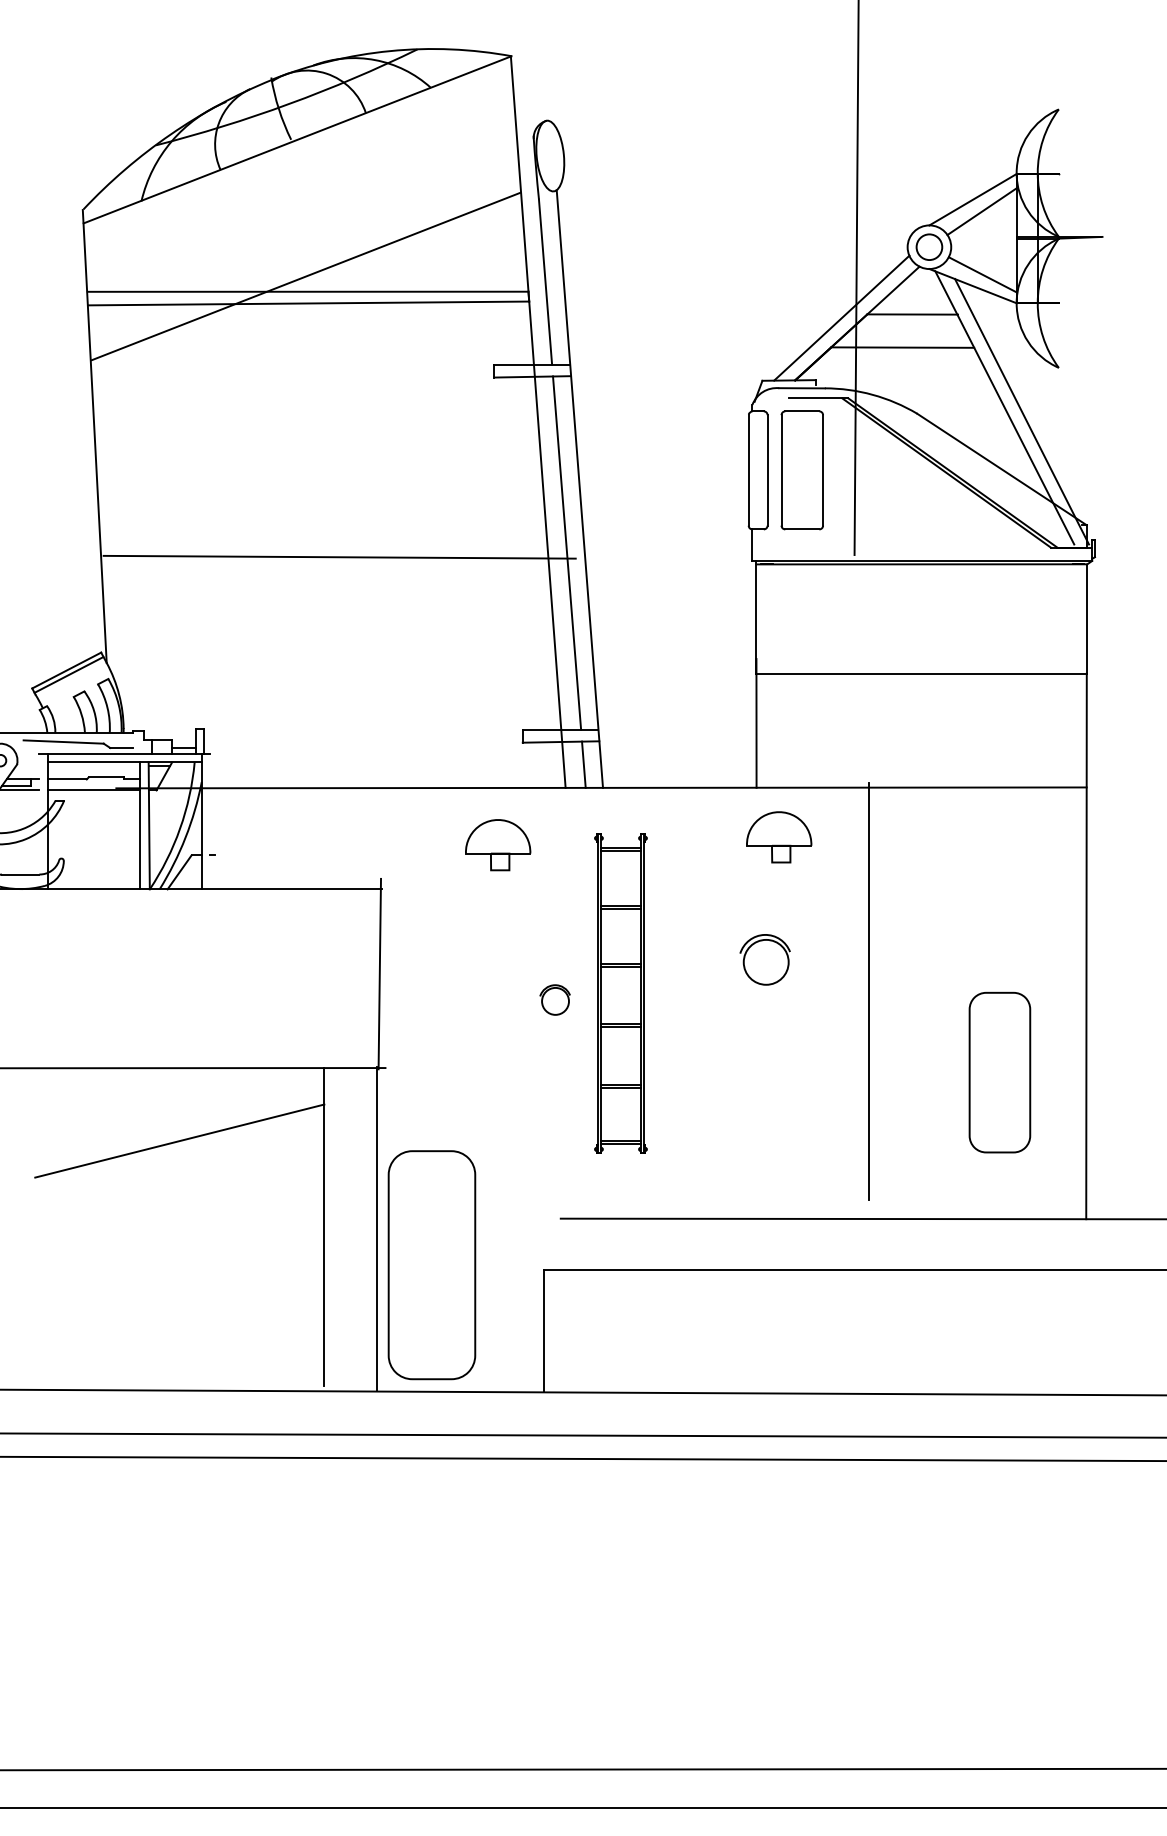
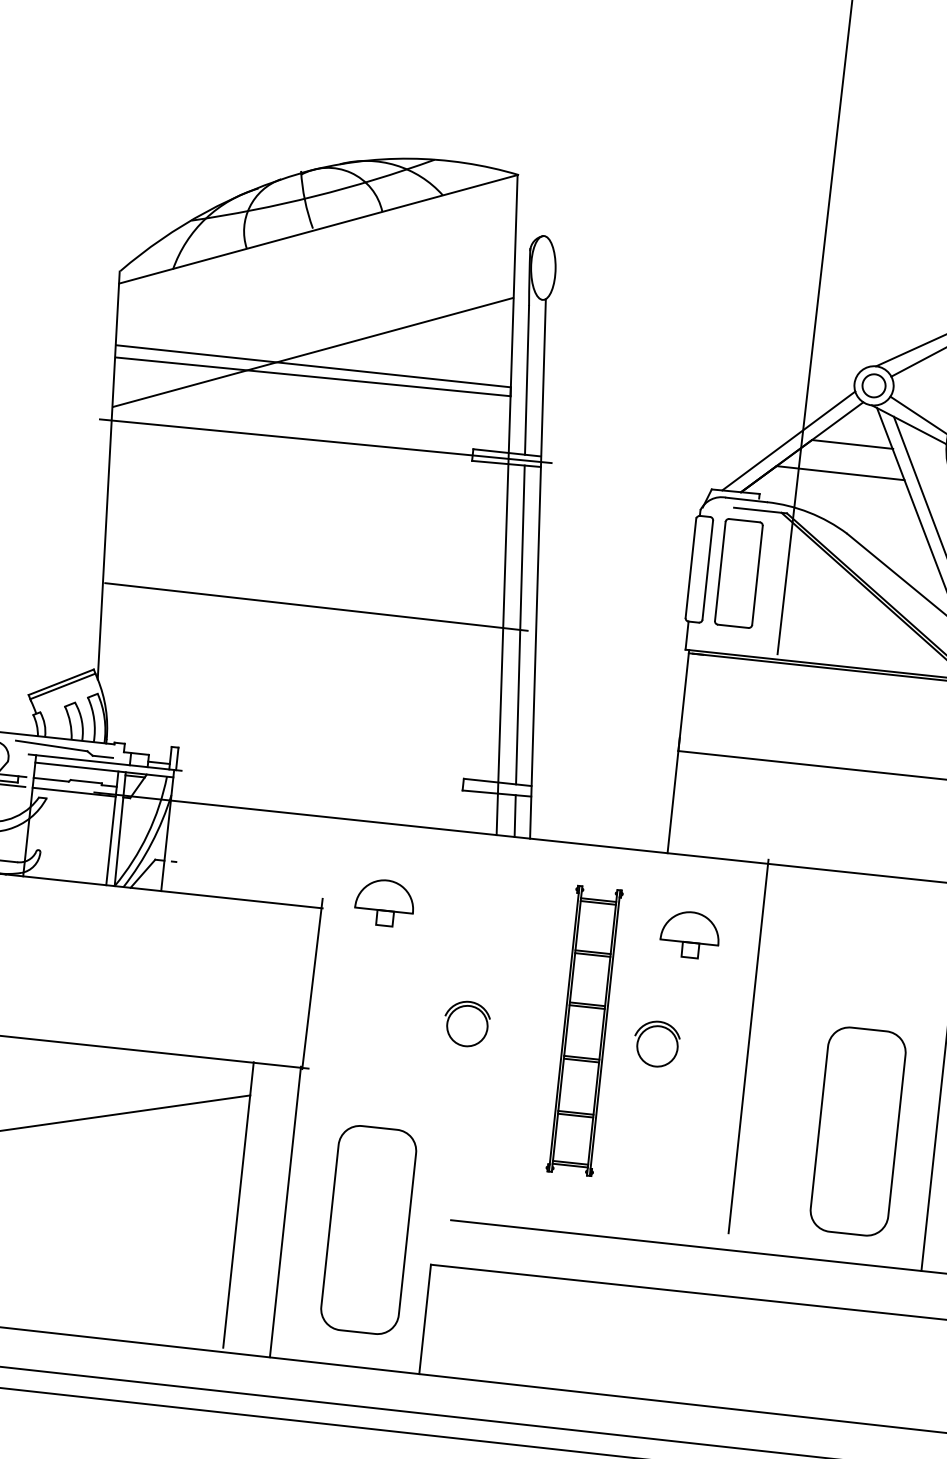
line: (330, 372) -> (325, 440), added
part: (779, 837) -> (690, 935), moved
part: (498, 845) -> (385, 903), moved
part: (764, 959) -> (656, 1043), moved
part: (620, 993) -> (584, 1030), moved
part: (554, 999) -> (466, 1023), size x1.67
part: (999, 1072) -> (857, 1131), size x1.43
part: (431, 1265) -> (368, 1230), moved

